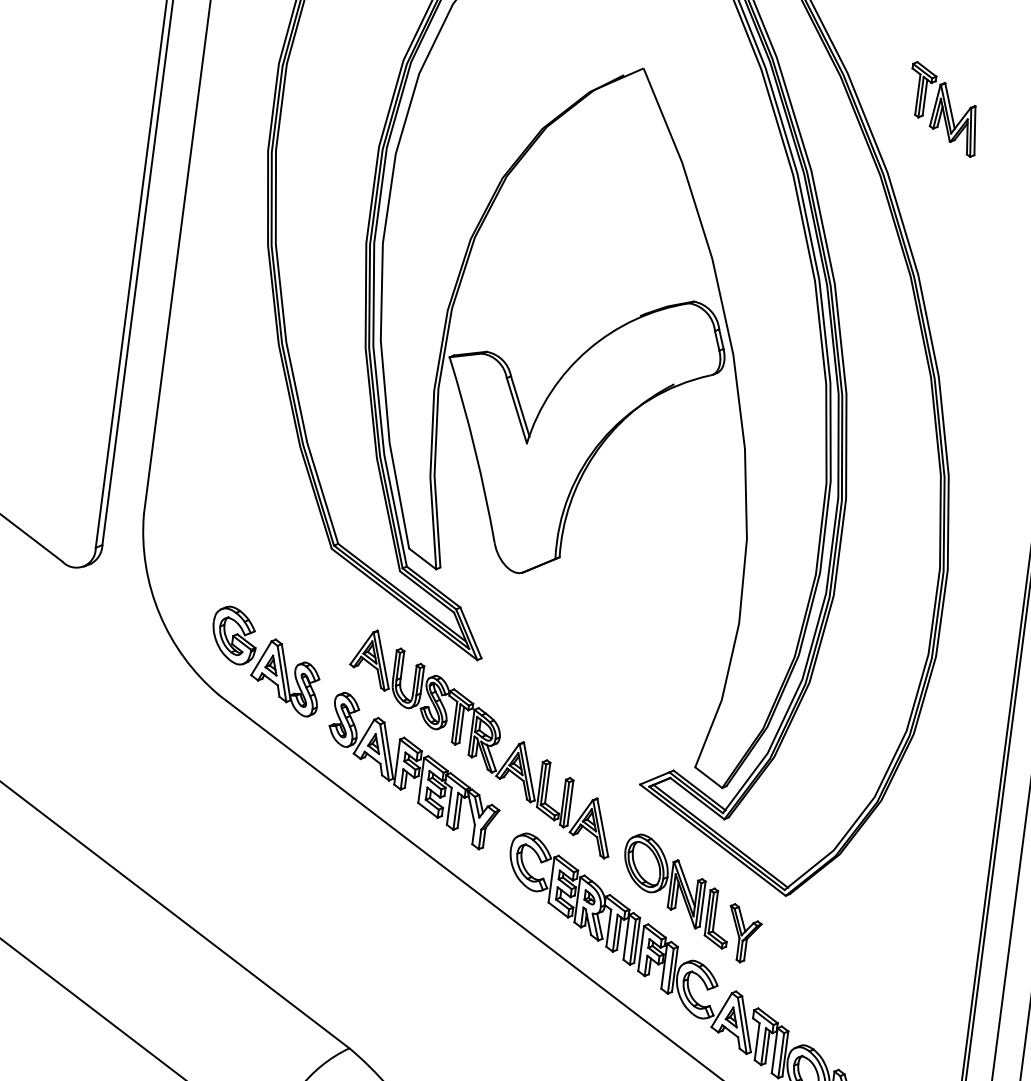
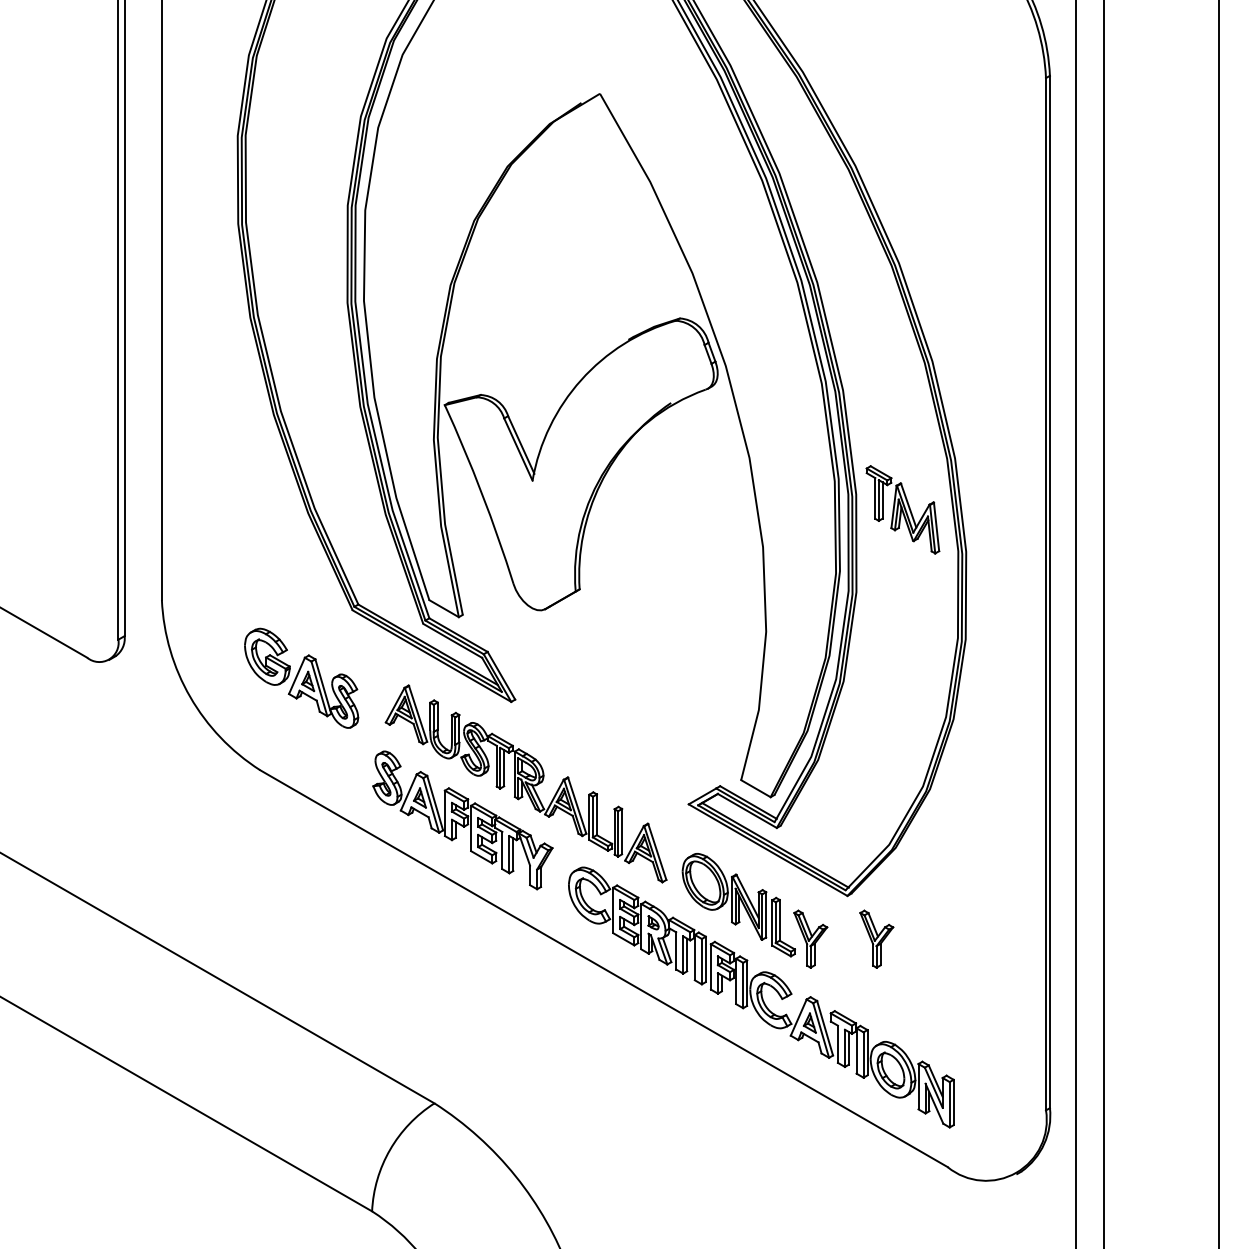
part: (943, 109) -> (902, 509), moved
part: (265, 660) -> (301, 677), moved
part: (809, 941) -> (876, 938), added

